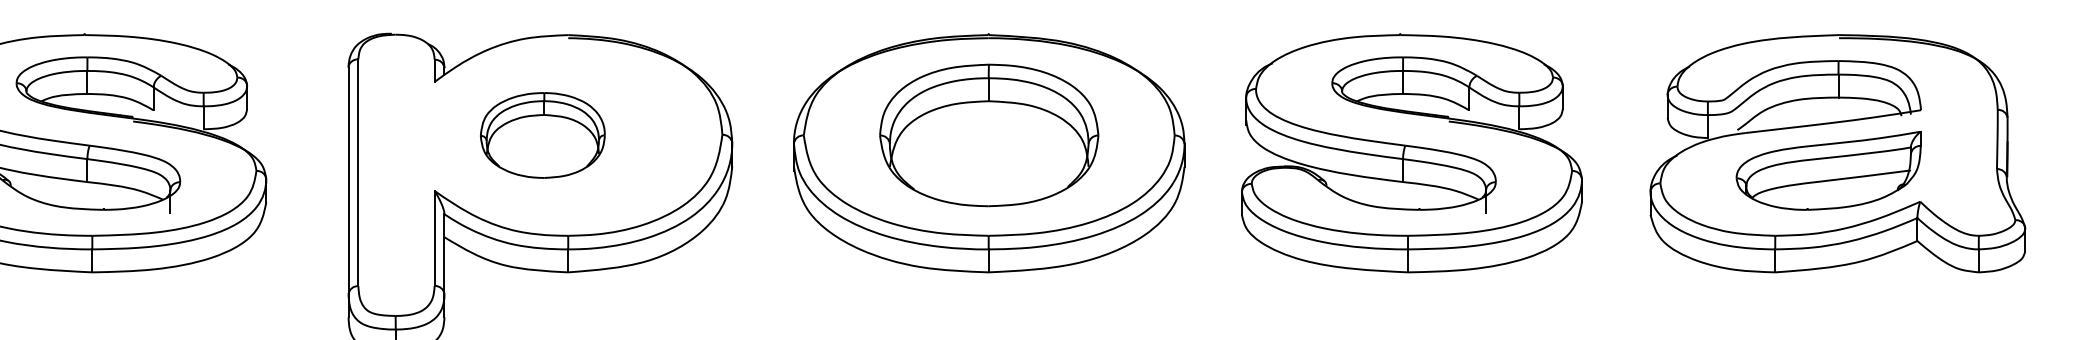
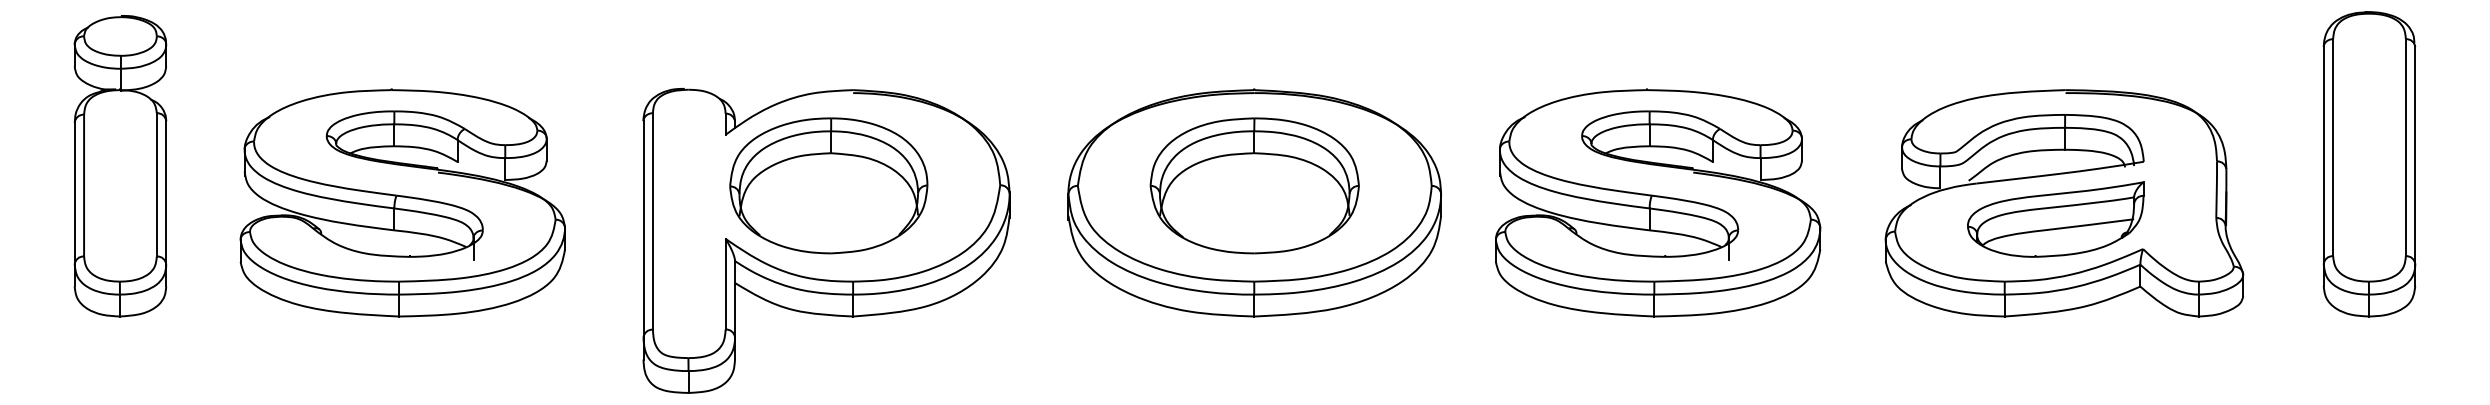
part: (542, 135) -> (828, 185), size x1.67

